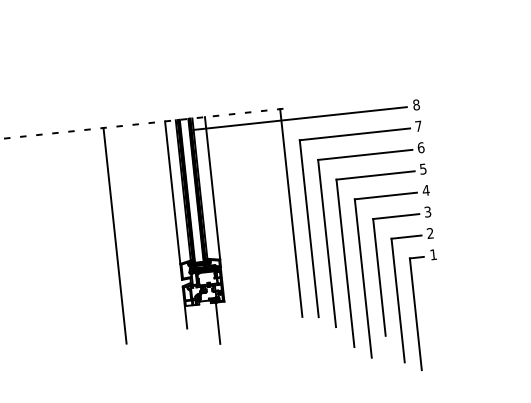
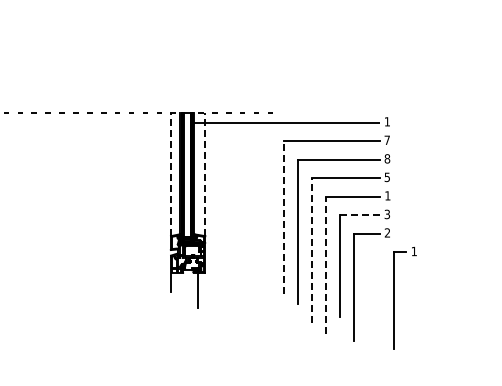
text: (416, 104) -> (387, 121), 8 -> 1
text: (421, 147) -> (387, 158), 6 -> 8
line: (212, 188) -> (205, 174), solid -> dashed
text: (425, 190) -> (387, 195), 4 -> 1
line: (172, 192) -> (170, 174), solid -> dashed
line: (291, 212) -> (270, 202), removed
line: (395, 216) -> (359, 215), solid -> dashed
line: (309, 228) -> (284, 217), solid -> dashed
line: (114, 235) -> (117, 205), removed
line: (345, 262) -> (312, 250), solid -> dashed
line: (363, 278) -> (326, 265), solid -> dashed
part: (416, 310) -> (394, 297), moved

